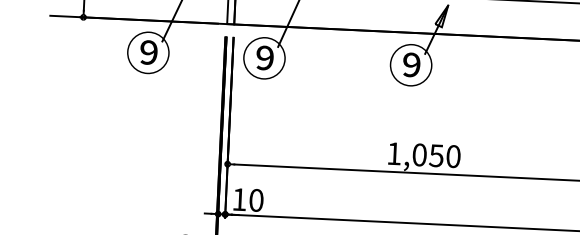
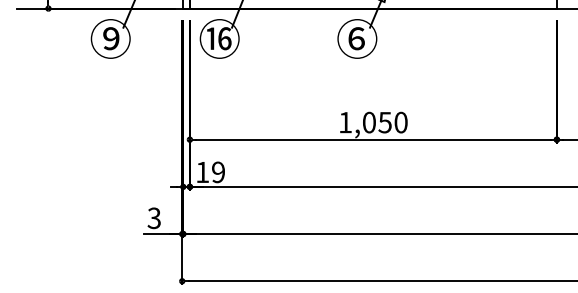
text: (264, 57) -> (219, 38), ⑨ -> ⑯
text: (410, 64) -> (356, 38), ⑨ -> ⑥
text: (256, 200) -> (218, 172), 10 -> 19

